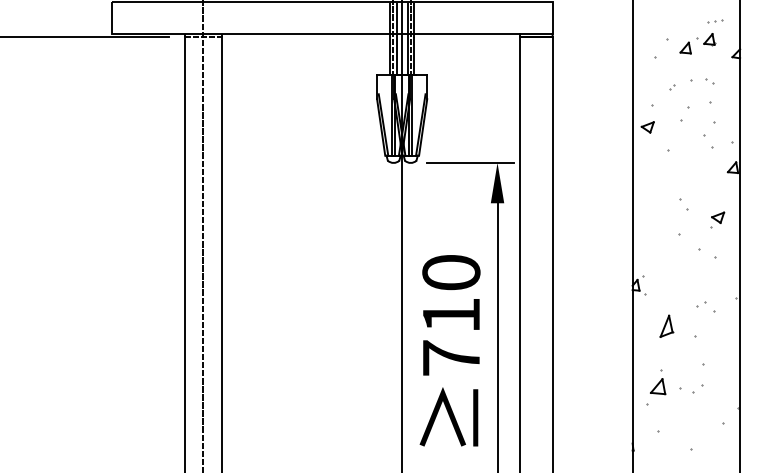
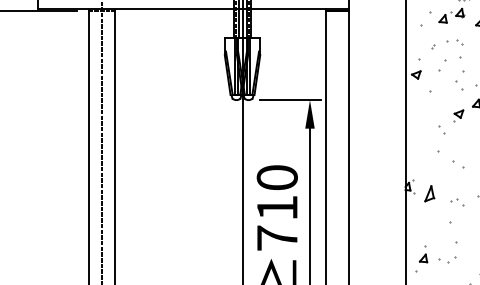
part: (717, 219) -> (458, 115), moved
part: (666, 325) -> (429, 193), moved
part: (657, 386) -> (423, 258), size x0.71

